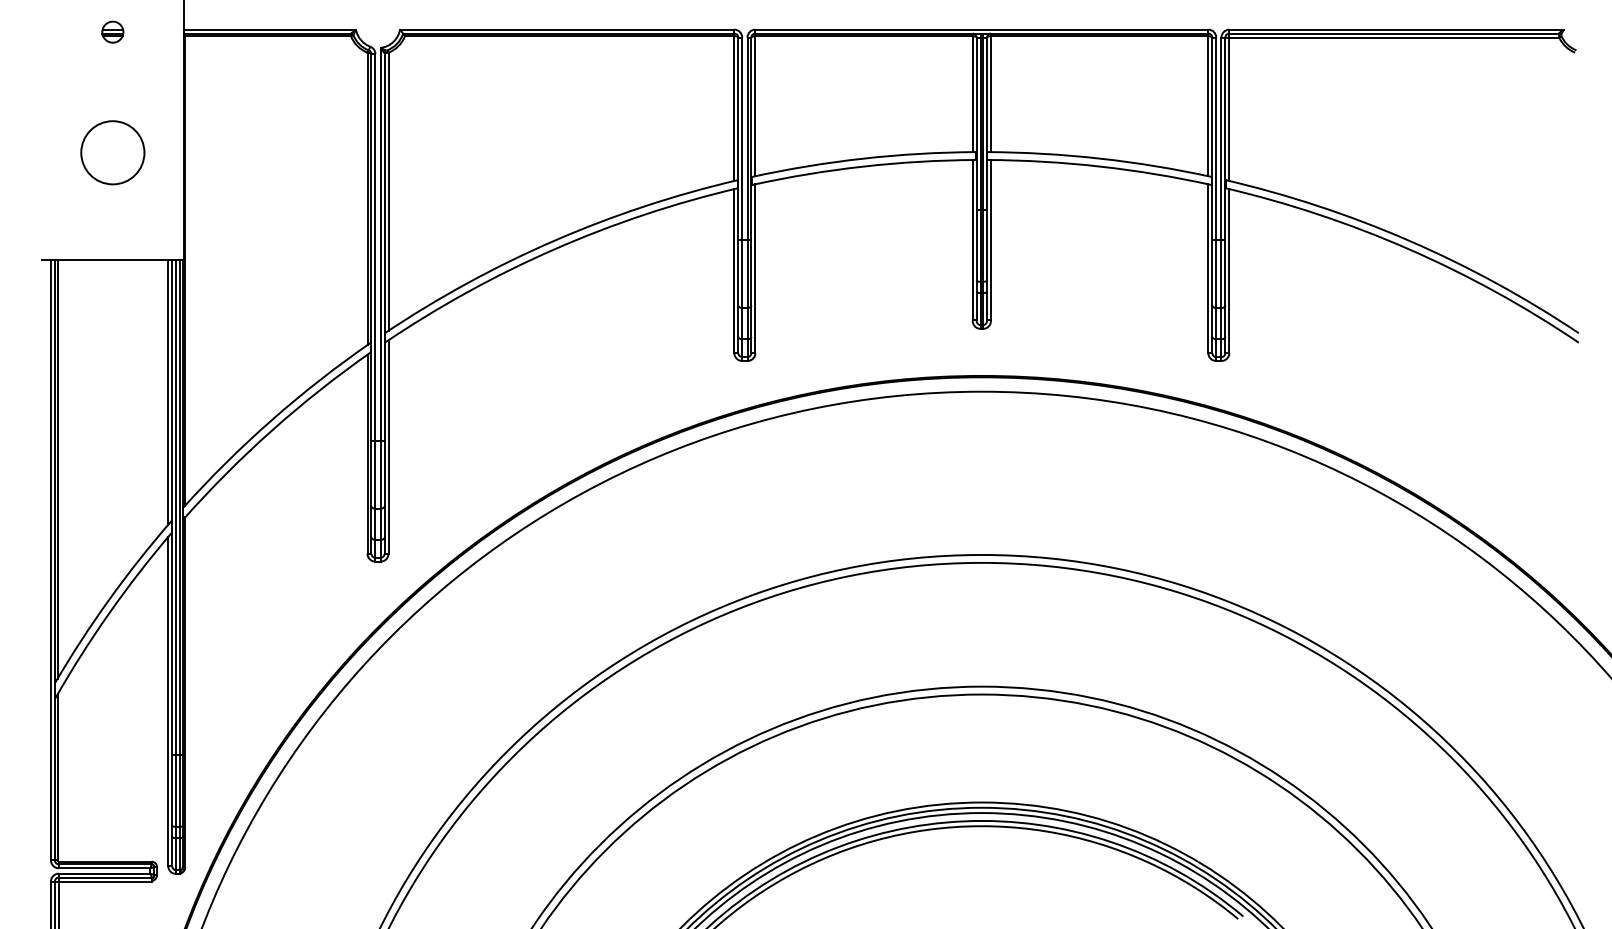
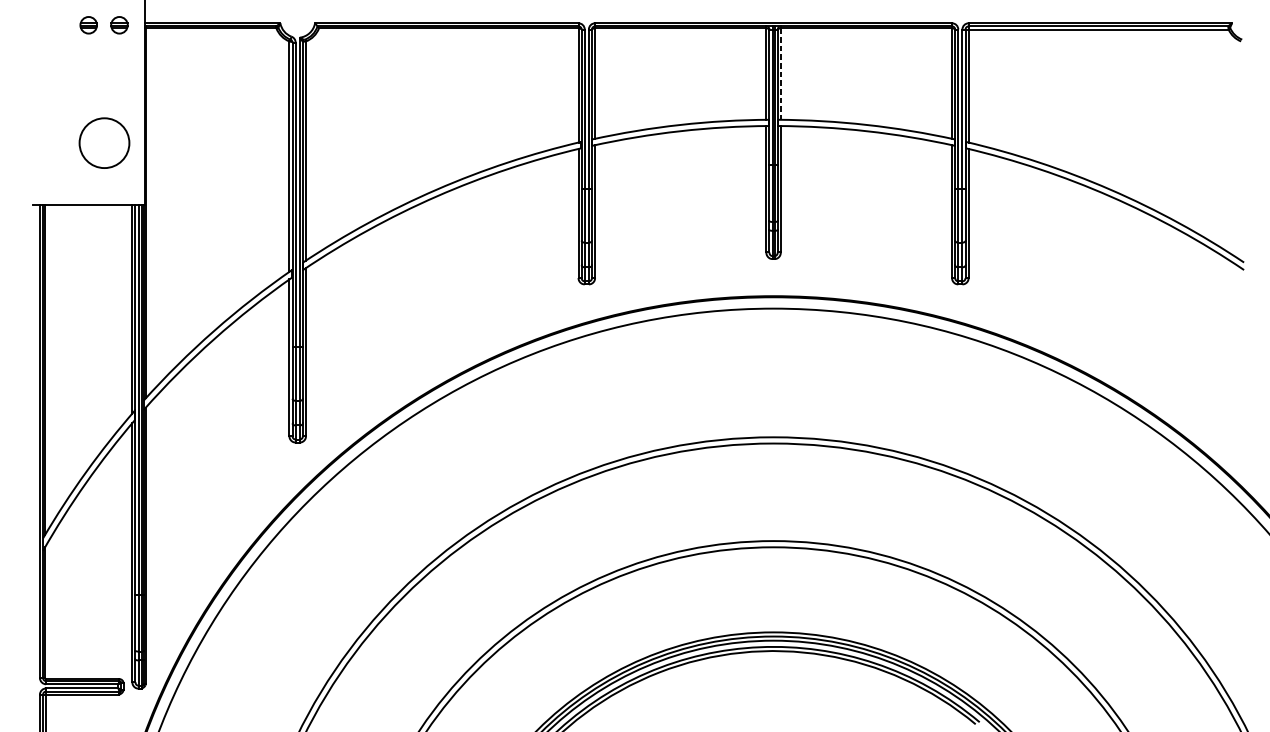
part: (151, 31) -> (119, 24), added
line: (991, 94) -> (781, 74), solid -> dashed
circle: (112, 152) -> (104, 142), moved

